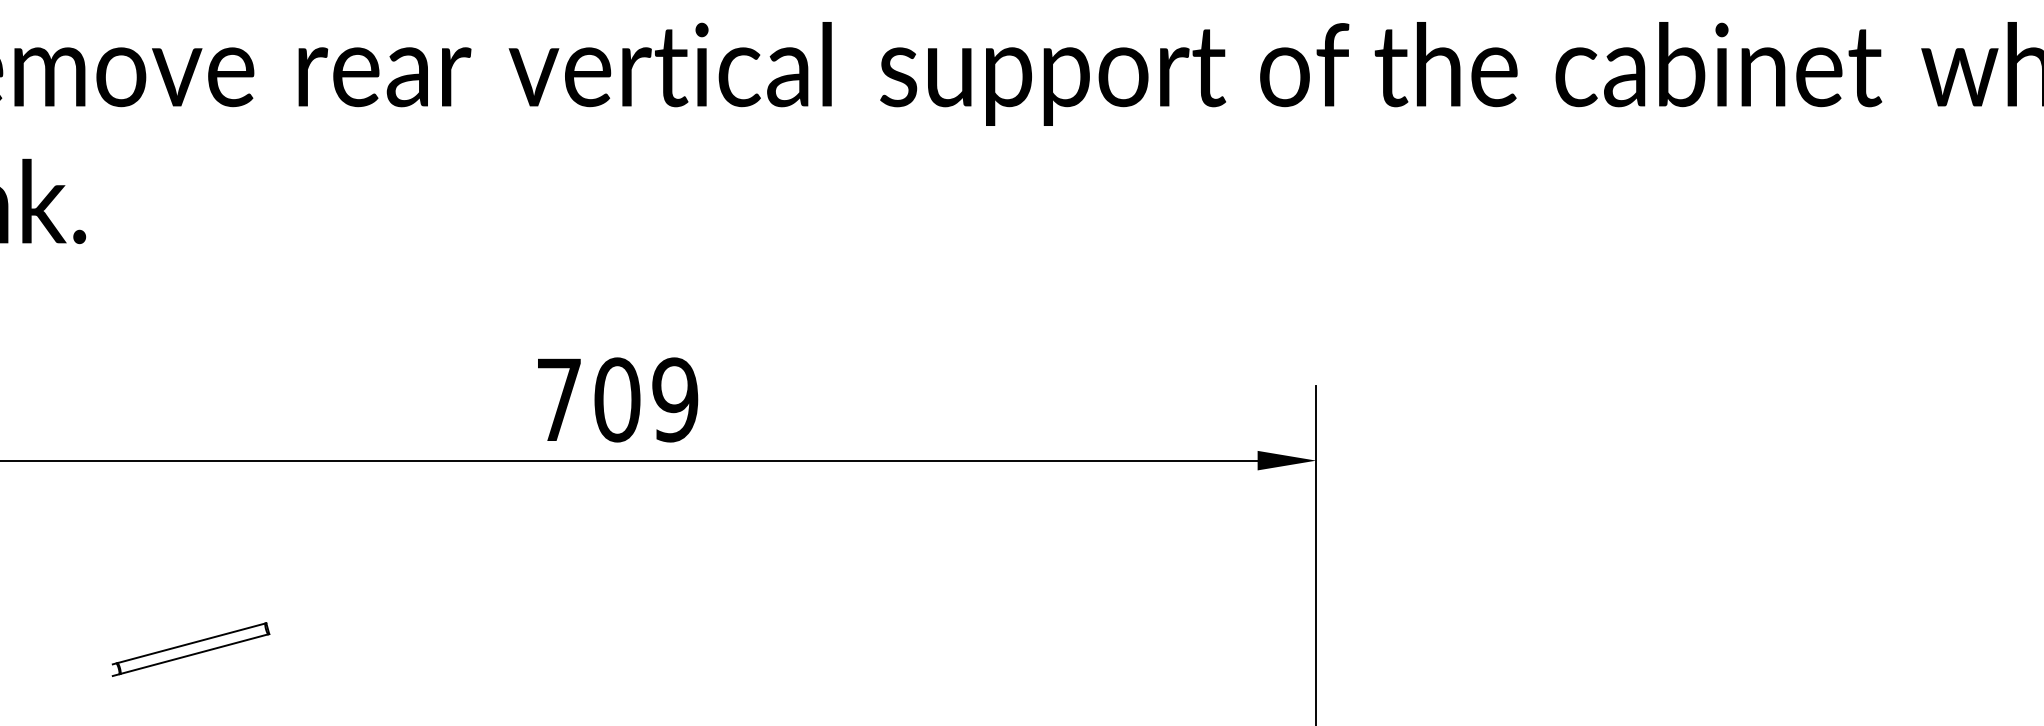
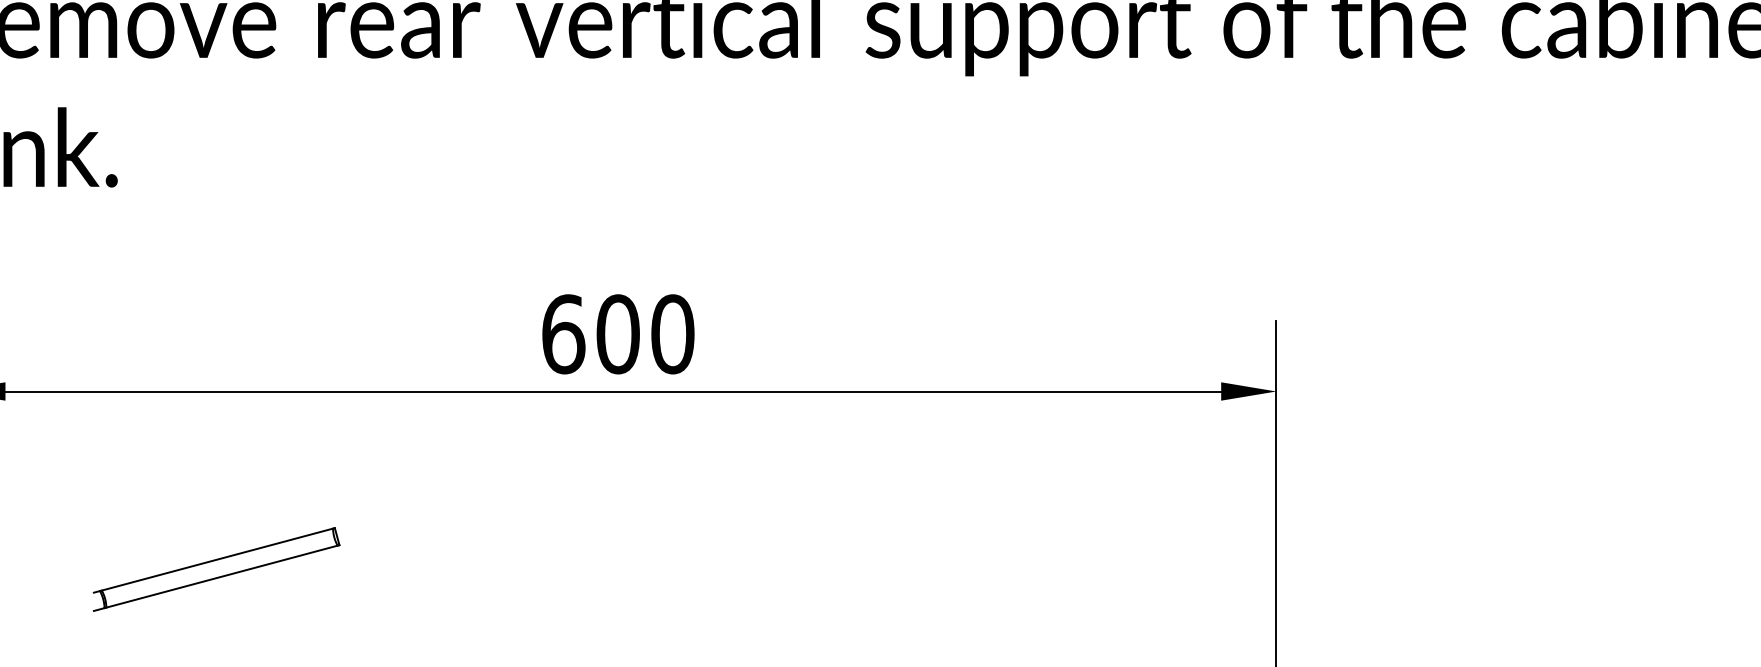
text: (617, 399) -> (618, 333), 709 -> 600
part: (190, 649) -> (216, 569), size x1.67

